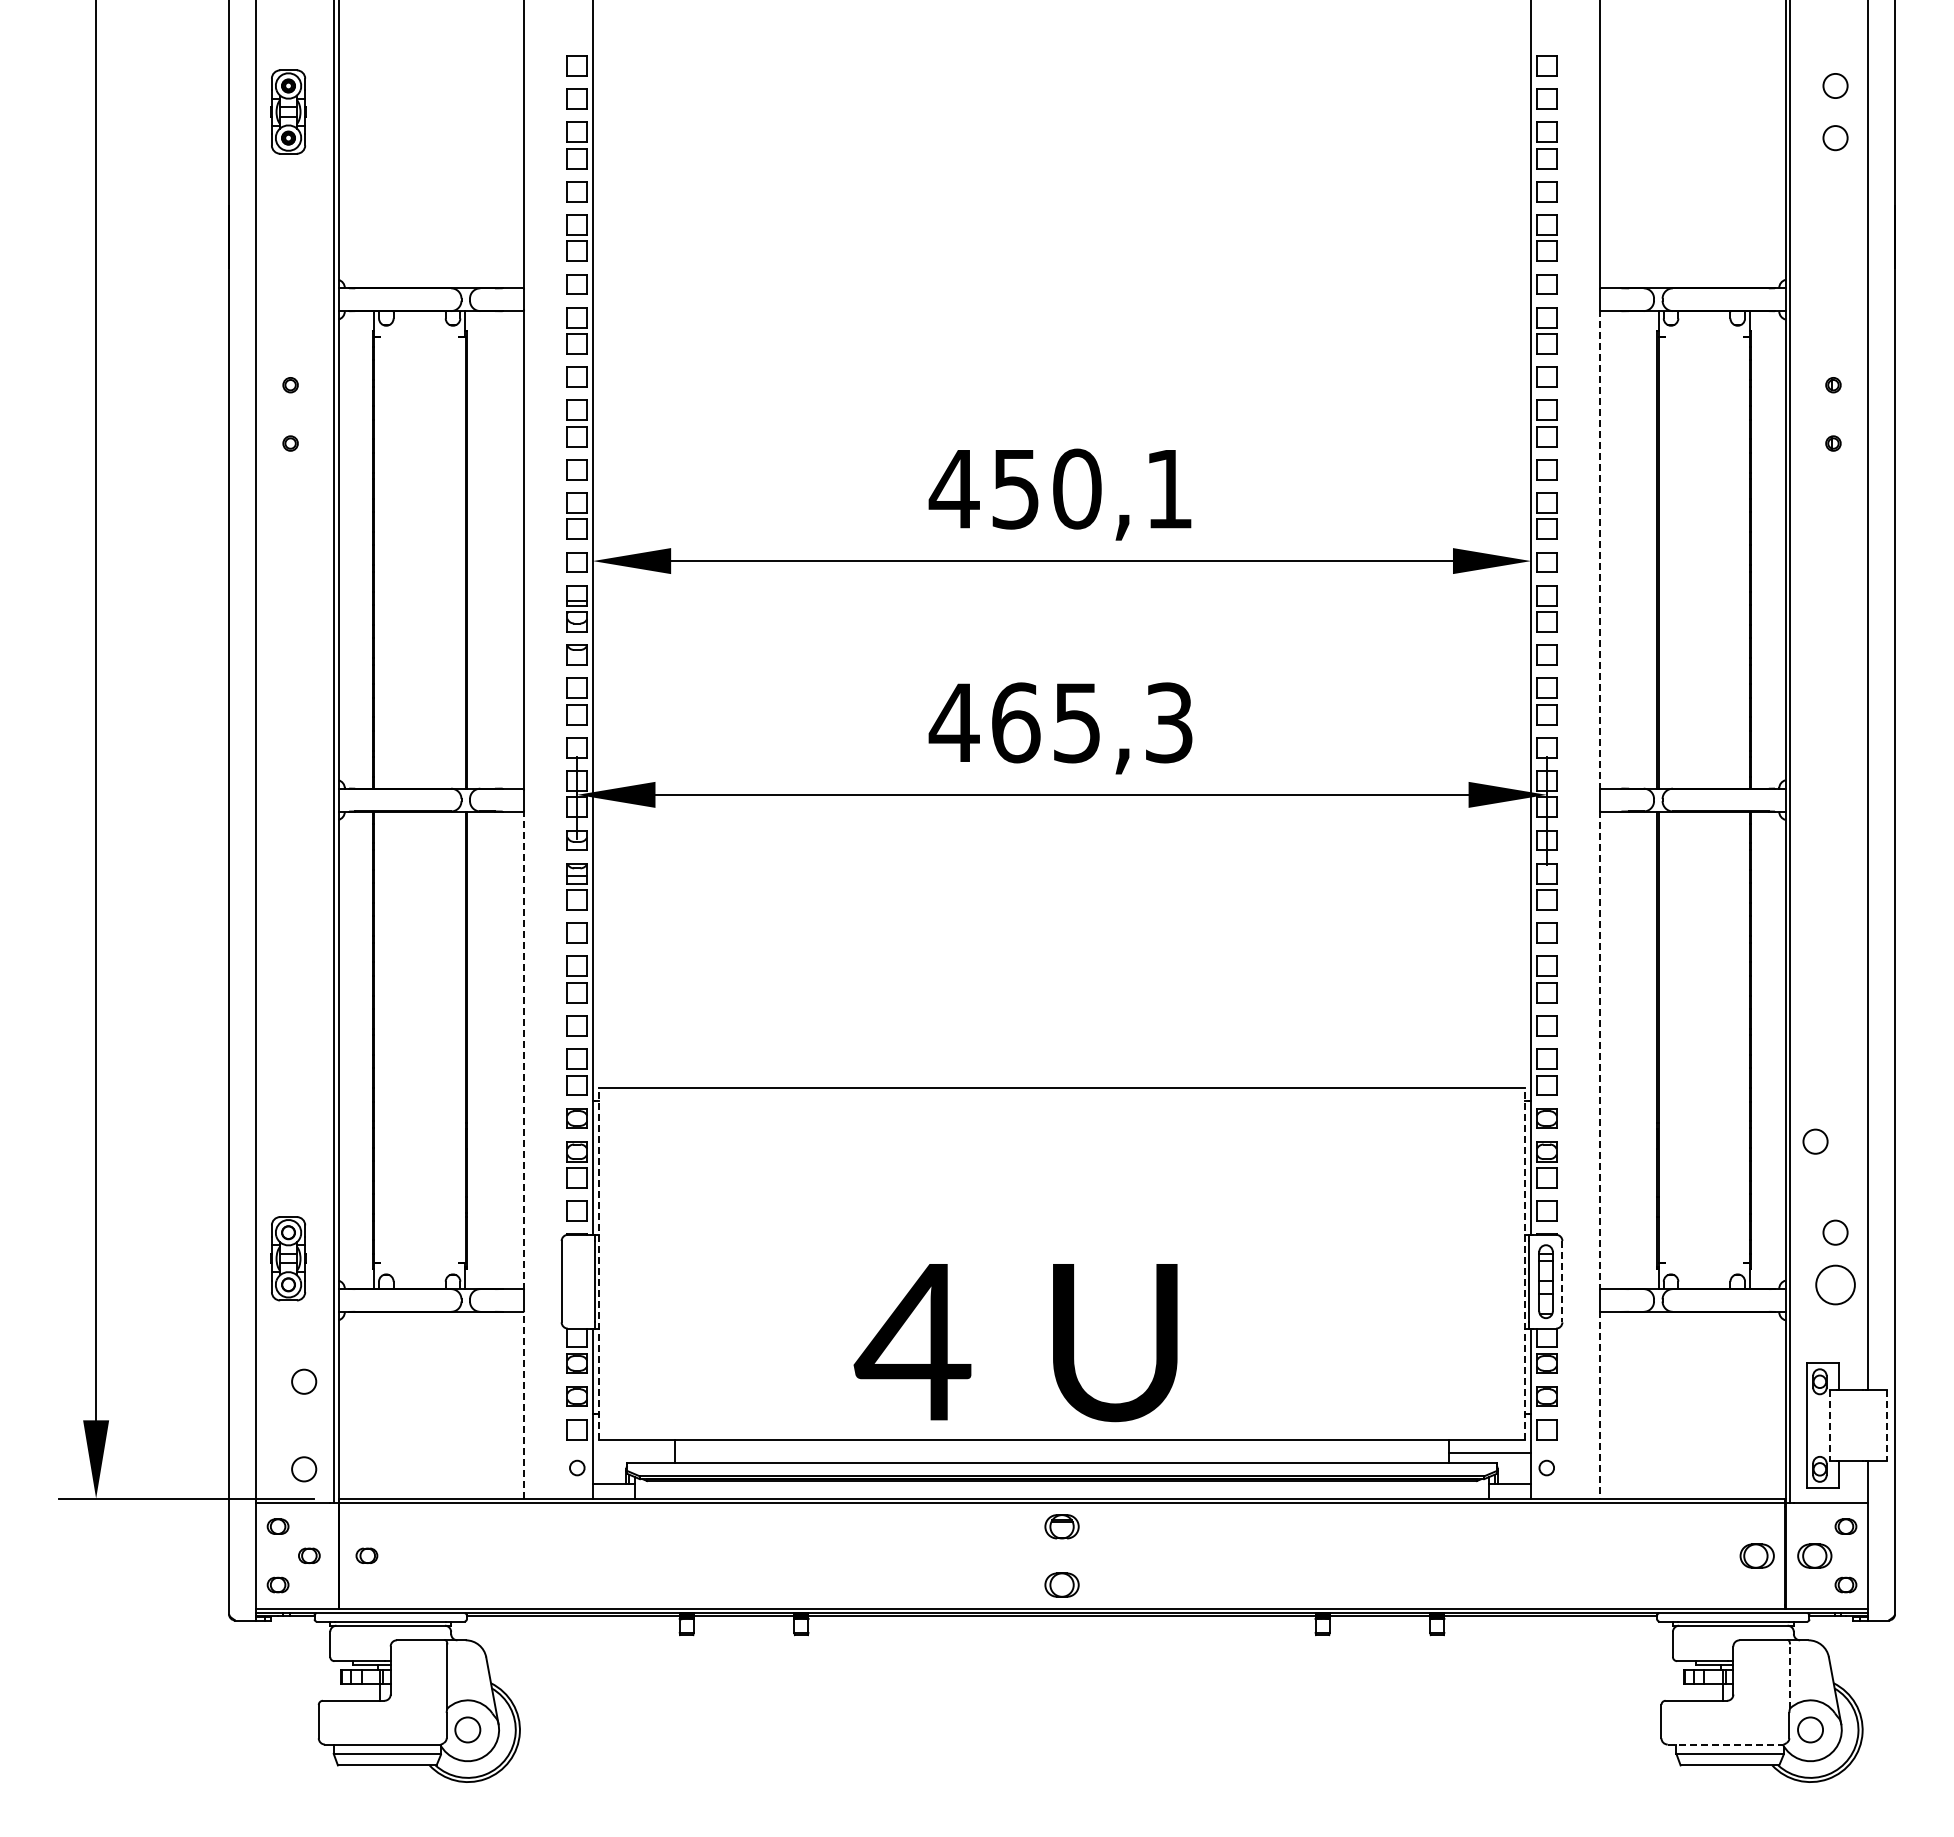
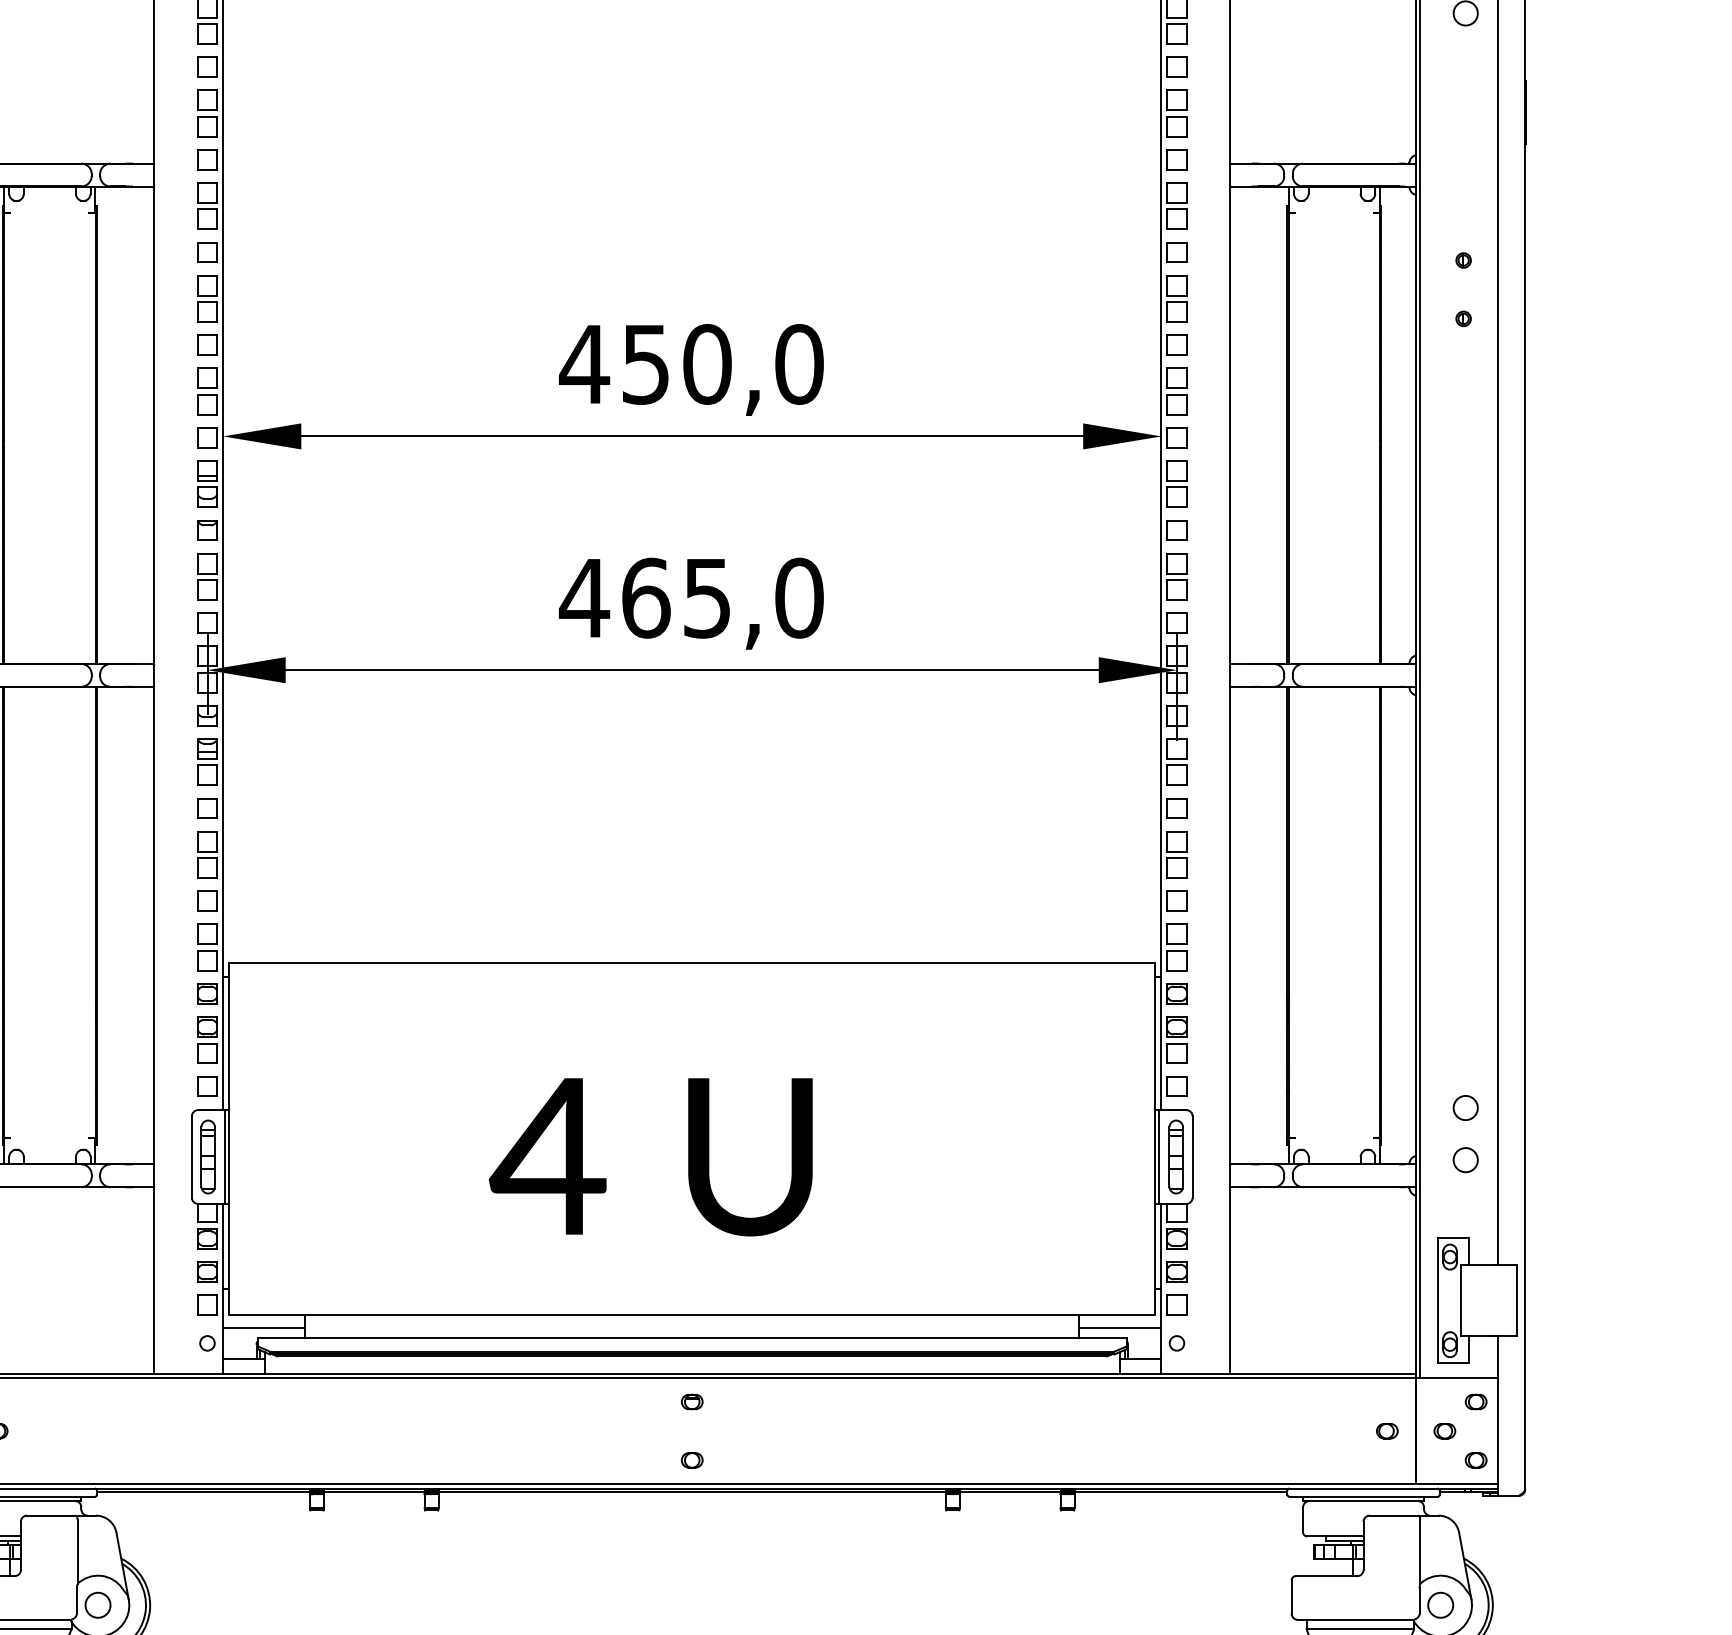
text: (1169, 488) -> (799, 363), 450,1 -> 450,0
line: (1599, 549) -> (1229, 424), dashed -> solid
text: (1169, 722) -> (799, 597), 465,3 -> 465,0
line: (524, 1050) -> (154, 925), dashed -> solid
line: (1599, 1050) -> (1229, 925), dashed -> solid
circle: (1815, 1141) -> (1445, 1016), removed
line: (599, 1263) -> (229, 1138), dashed -> solid
line: (1524, 1263) -> (1154, 1138), dashed -> solid
part: (577, 1281) -> (207, 1156), added
line: (1562, 1281) -> (1192, 1156), dashed -> solid
circle: (1835, 1284) -> (1465, 1159), size x0.62
text: (1015, 1343) -> (650, 1157), moved
line: (524, 1404) -> (154, 1279), dashed -> solid
line: (1599, 1404) -> (1229, 1279), dashed -> solid
line: (1830, 1426) -> (1460, 1301), dashed -> solid
line: (1886, 1426) -> (1516, 1301), dashed -> solid
line: (633, 1452) -> (263, 1327), added
part: (1061, 1526) -> (691, 1401), size x0.62
part: (1756, 1555) -> (1386, 1430), size x0.62
part: (1814, 1555) -> (1444, 1430), size x0.62
part: (1061, 1584) -> (691, 1459), size x0.62
line: (1790, 1676) -> (1420, 1551), dashed -> solid
line: (1725, 1744) -> (1355, 1619), dashed -> solid

